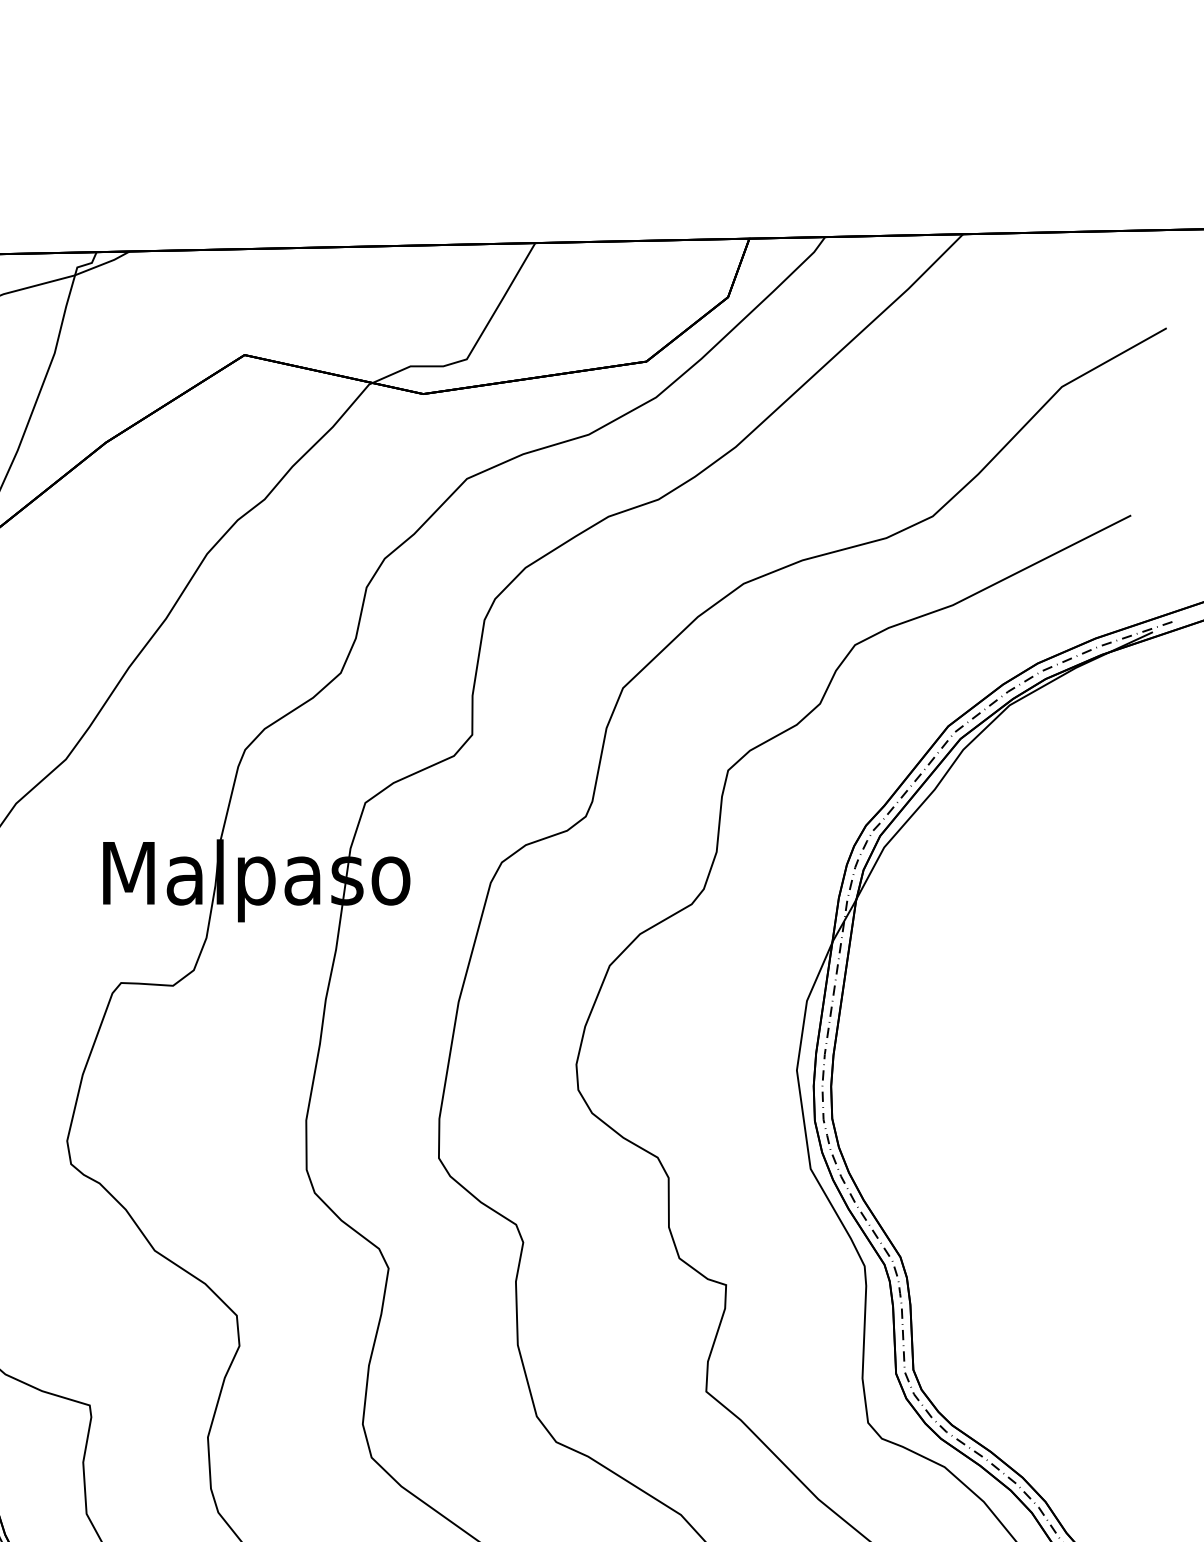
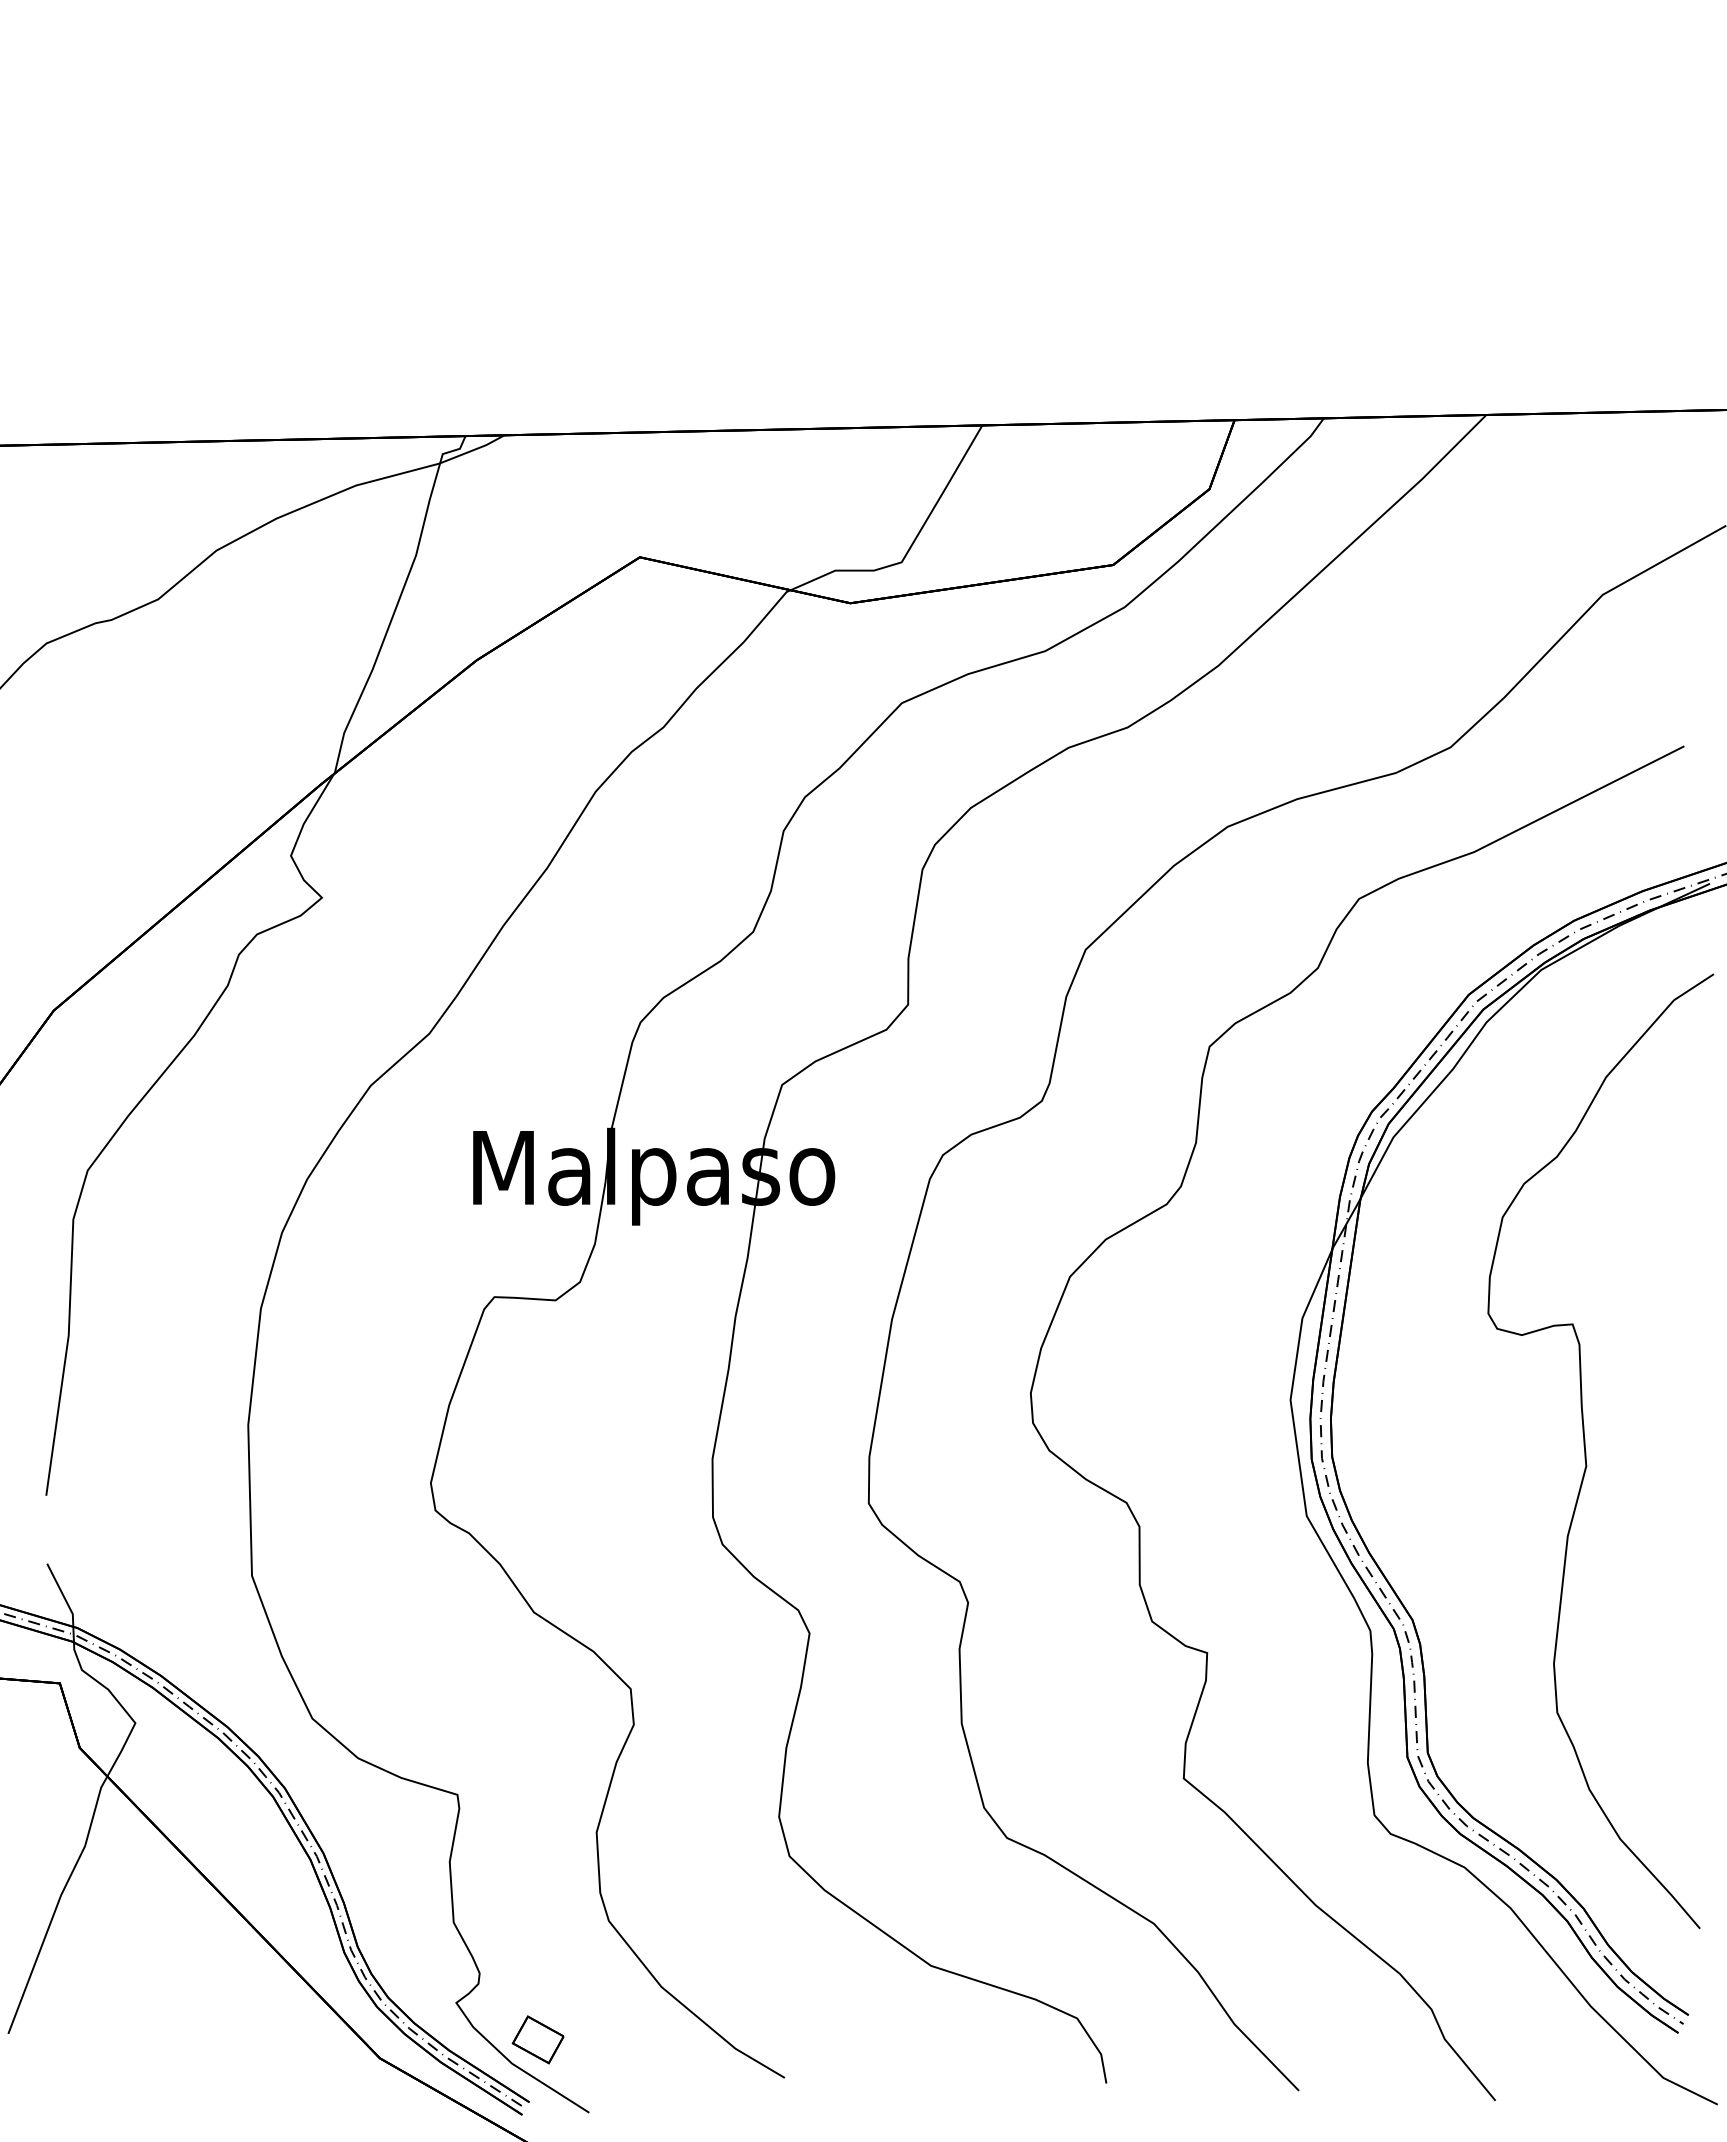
curve: (1048, 1114) -> (1586, 1451), added

